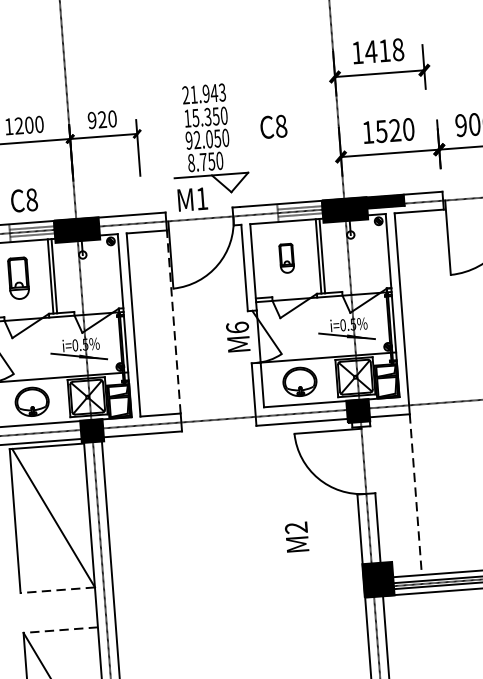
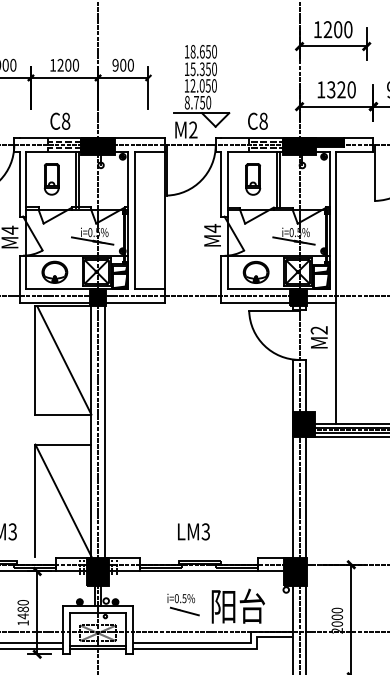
text: (383, 50) -> (337, 29), 1418 -> 1200
text: (203, 93) -> (200, 51), 21.943 -> 18.650
text: (102, 119) -> (123, 65), 920 -> 900
text: (273, 125) -> (257, 120), moved
text: (381, 131) -> (331, 89), 1520 -> 1320
text: (188, 140) -> (186, 85), 92.050 -> 12.050
text: (202, 198) -> (193, 129), M1 -> M2
part: (287, 258) -> (253, 179), size x1.43
line: (174, 321) -> (165, 220), dashed -> solid
text: (237, 327) -> (212, 228), M6 -> M4
line: (415, 494) -> (336, 363), dashed -> solid
text: (296, 537) -> (318, 337), moved
line: (57, 590) -> (63, 414), dashed -> solid
line: (60, 629) -> (63, 444), dashed -> solid

